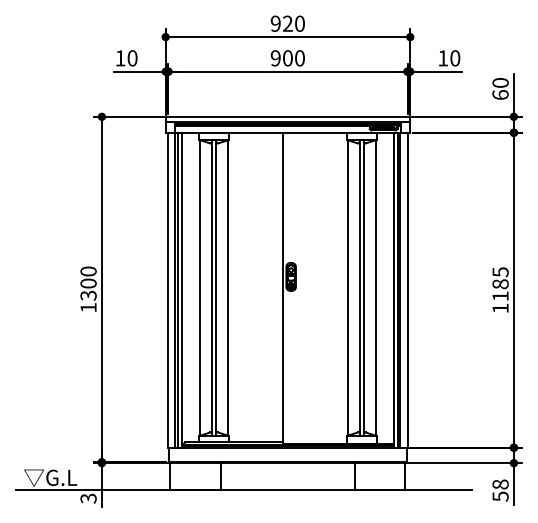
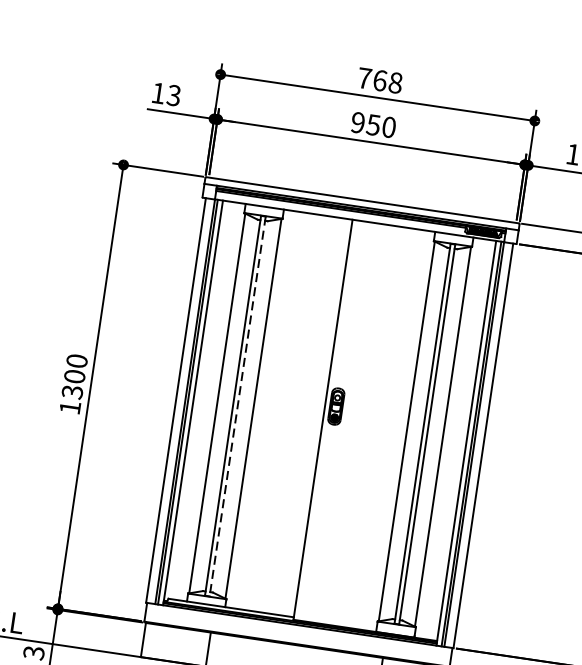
text: (287, 23) -> (379, 80), 920 -> 768
text: (132, 58) -> (173, 95), 10 -> 13
text: (287, 58) -> (373, 125), 900 -> 950
line: (216, 287) -> (238, 405), solid -> dashed

